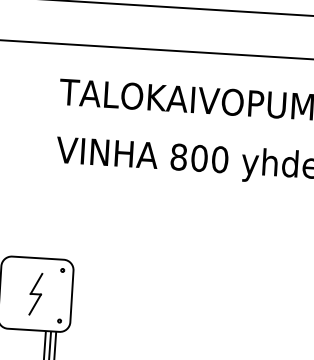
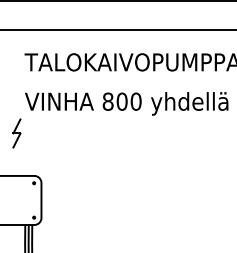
part: (35, 294) -> (16, 133), moved

